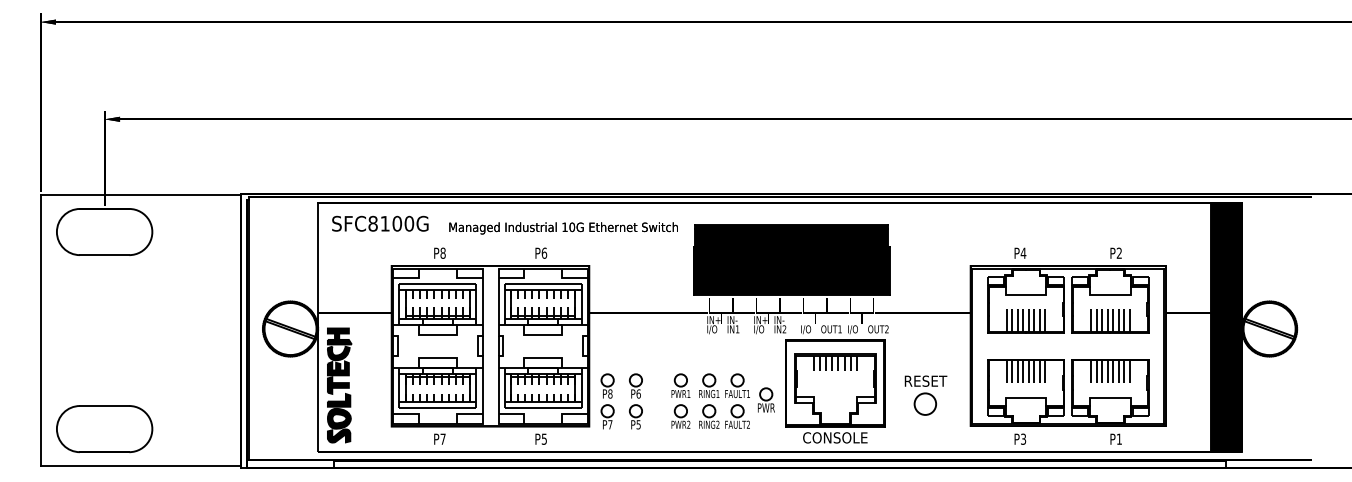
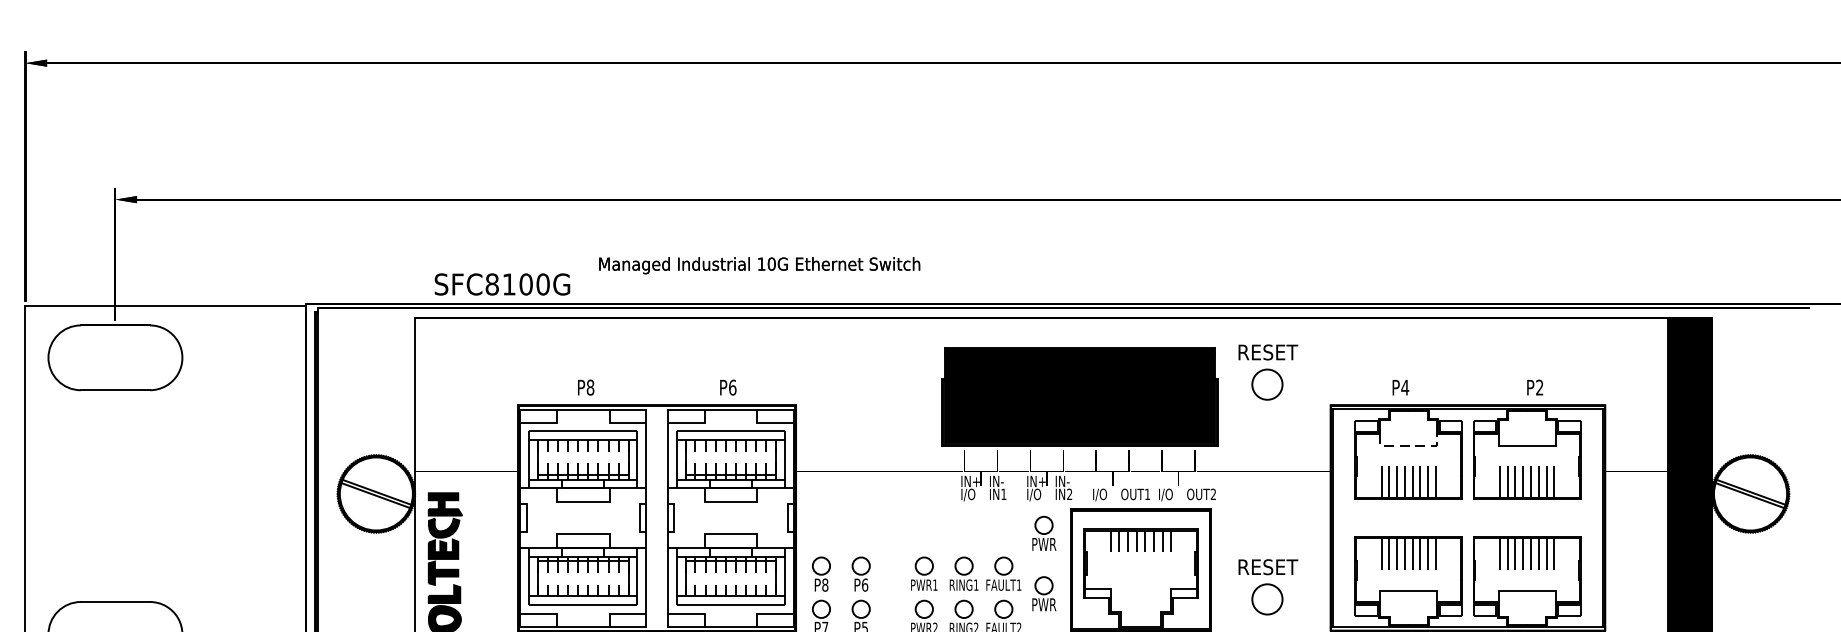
text: (380, 223) -> (502, 284), moved
text: (563, 228) -> (759, 265), moved
part: (925, 242) -> (1267, 372), added
line: (1026, 294) -> (1409, 445), solid -> dashed
part: (766, 356) -> (1044, 532), added

